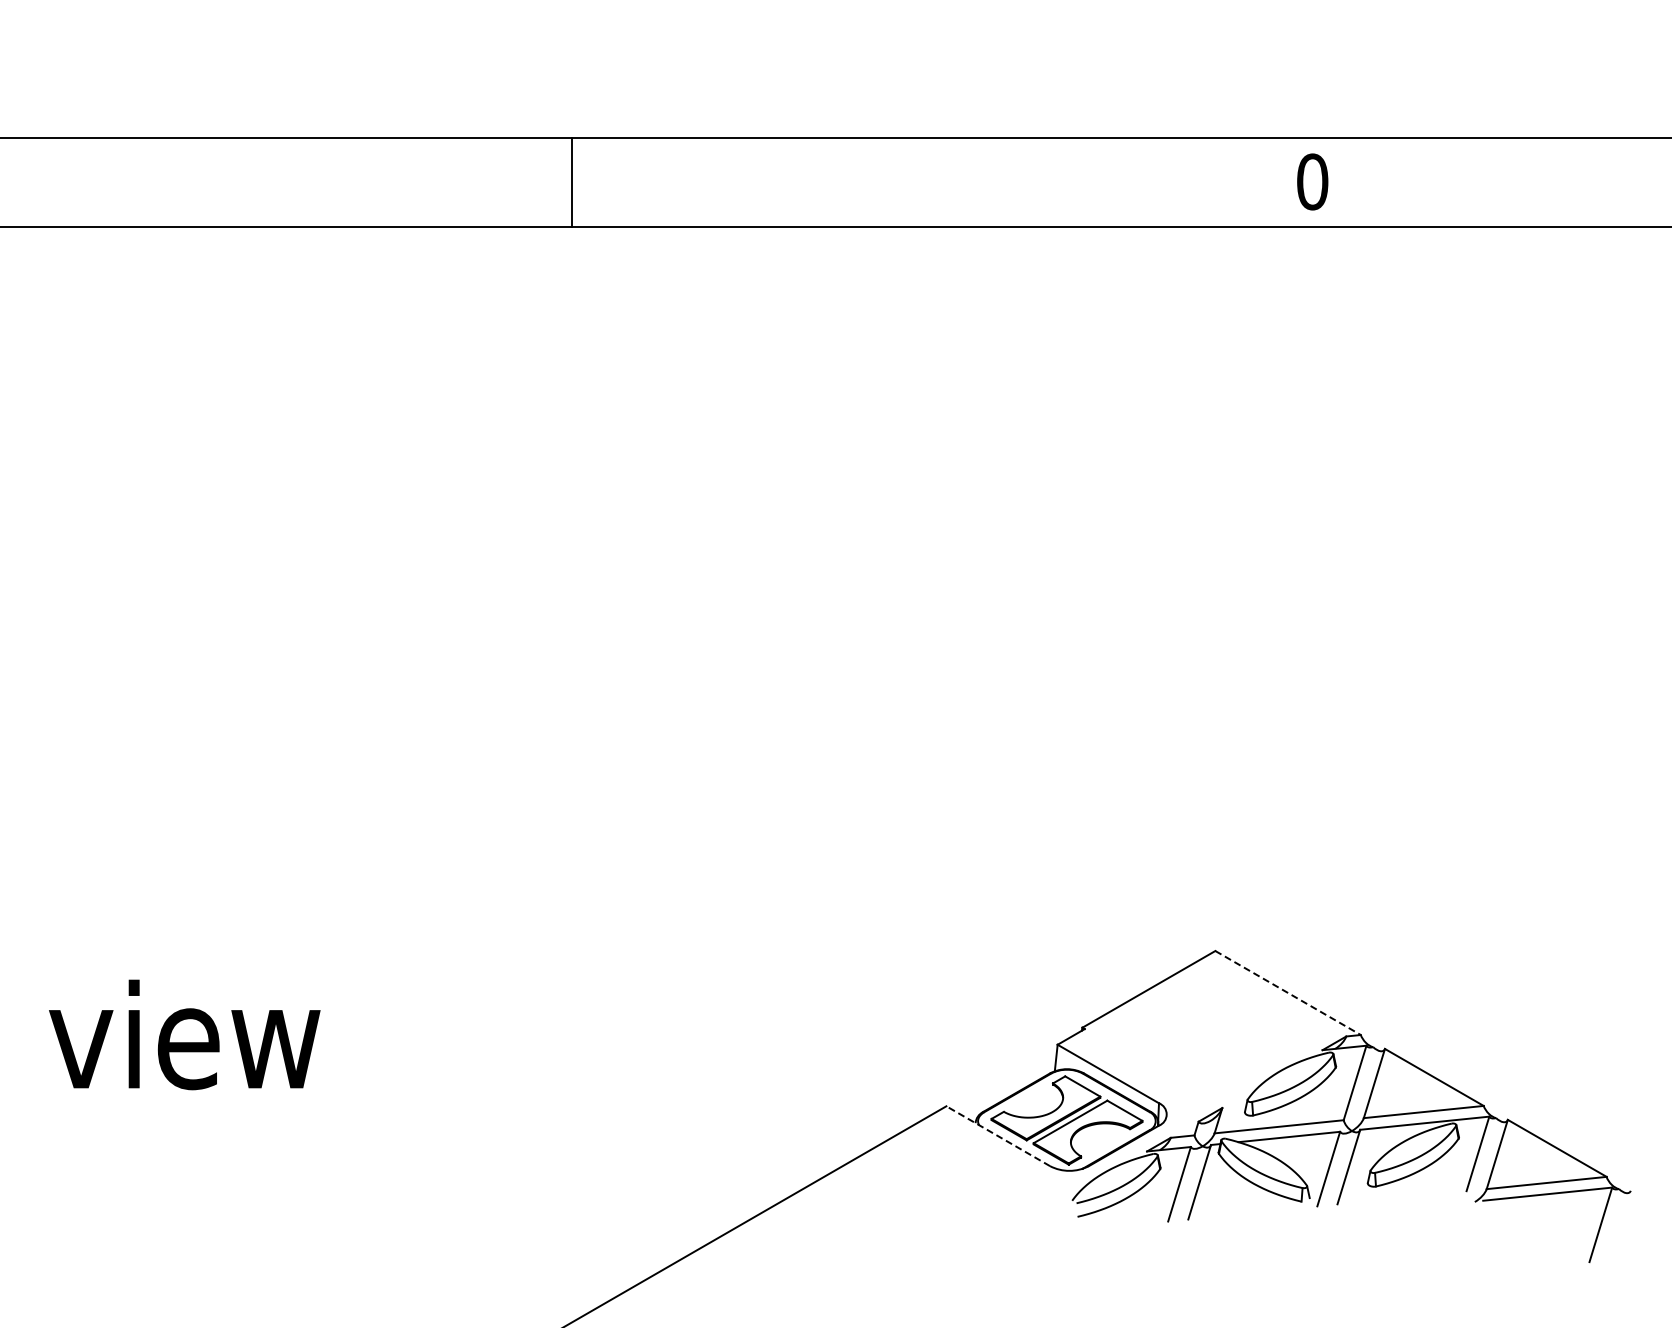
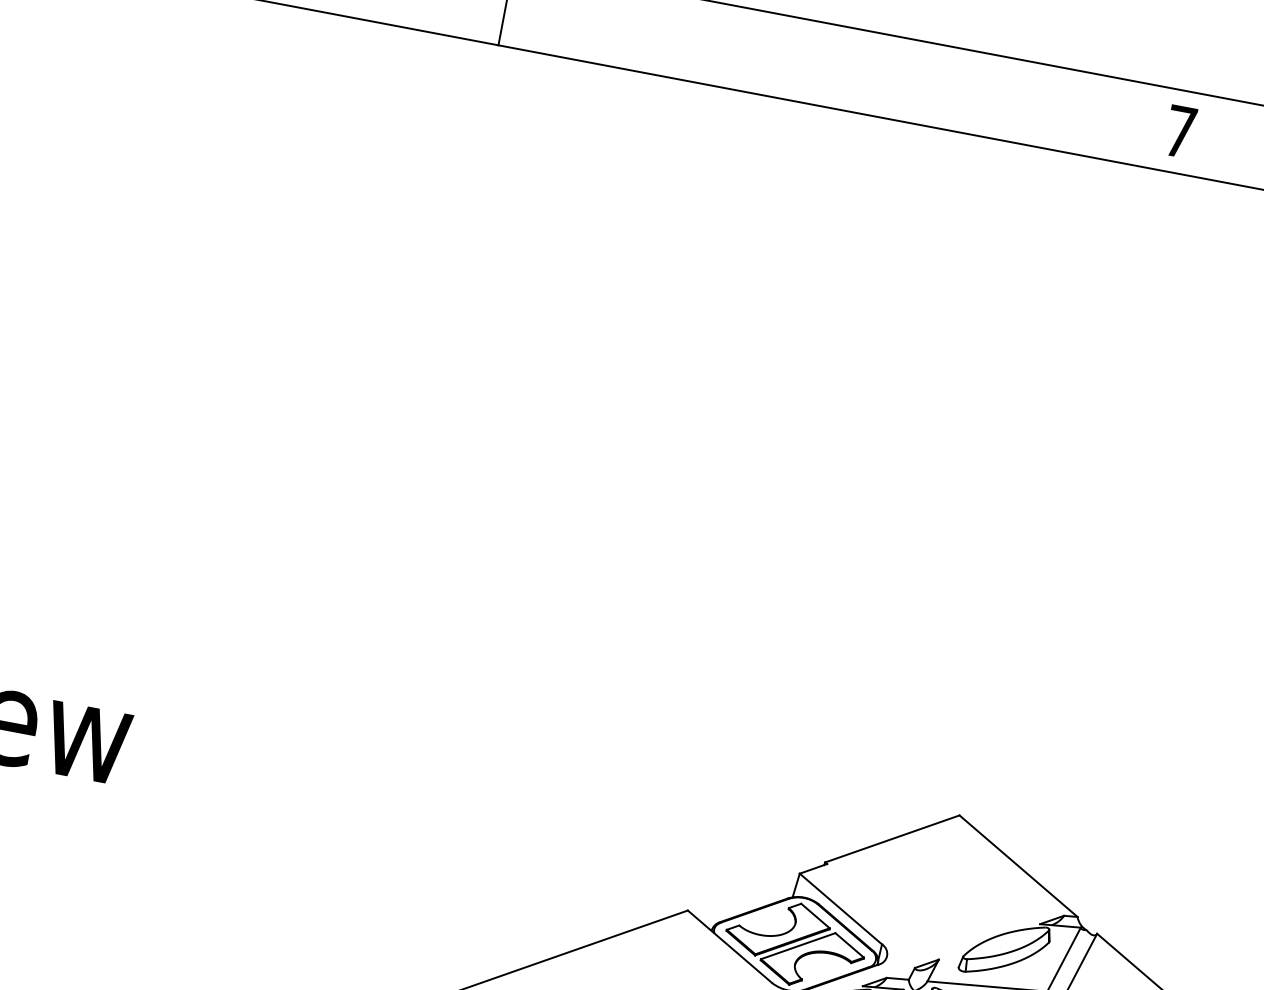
text: (1312, 181) -> (1180, 131), 0 -> 7
line: (1288, 993) -> (1018, 866), dashed -> solid
line: (998, 1136) -> (730, 947), dashed -> solid

